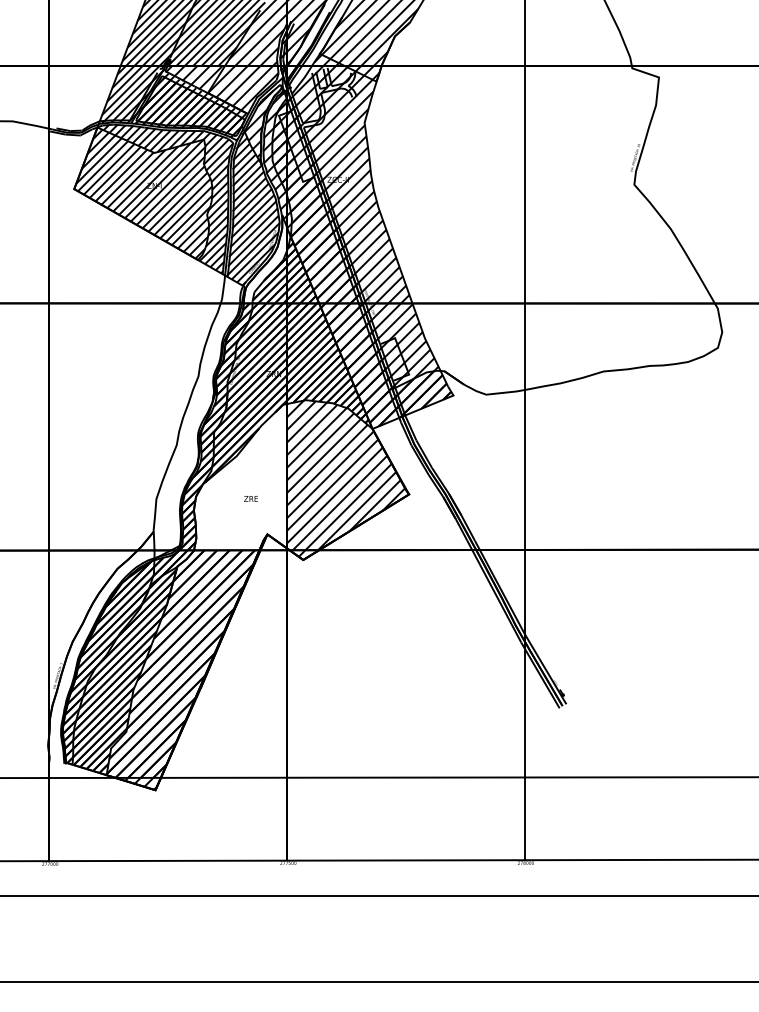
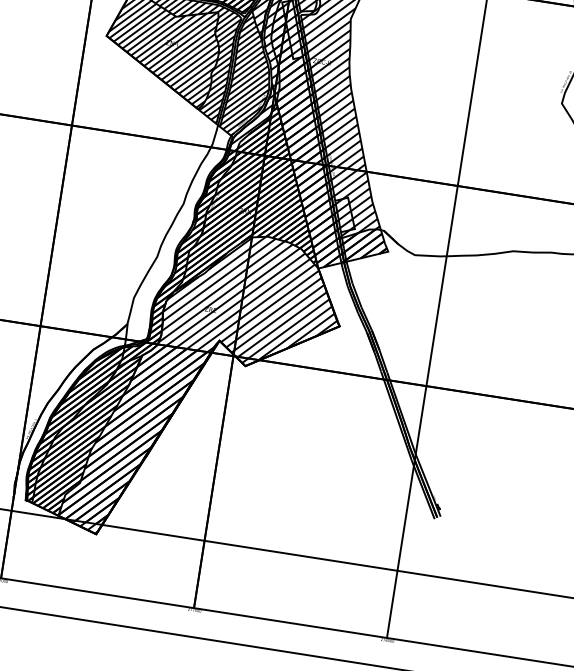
hatch: (265, 261) -> (252, 118), added
hatch: (240, 477) -> (204, 291), added

